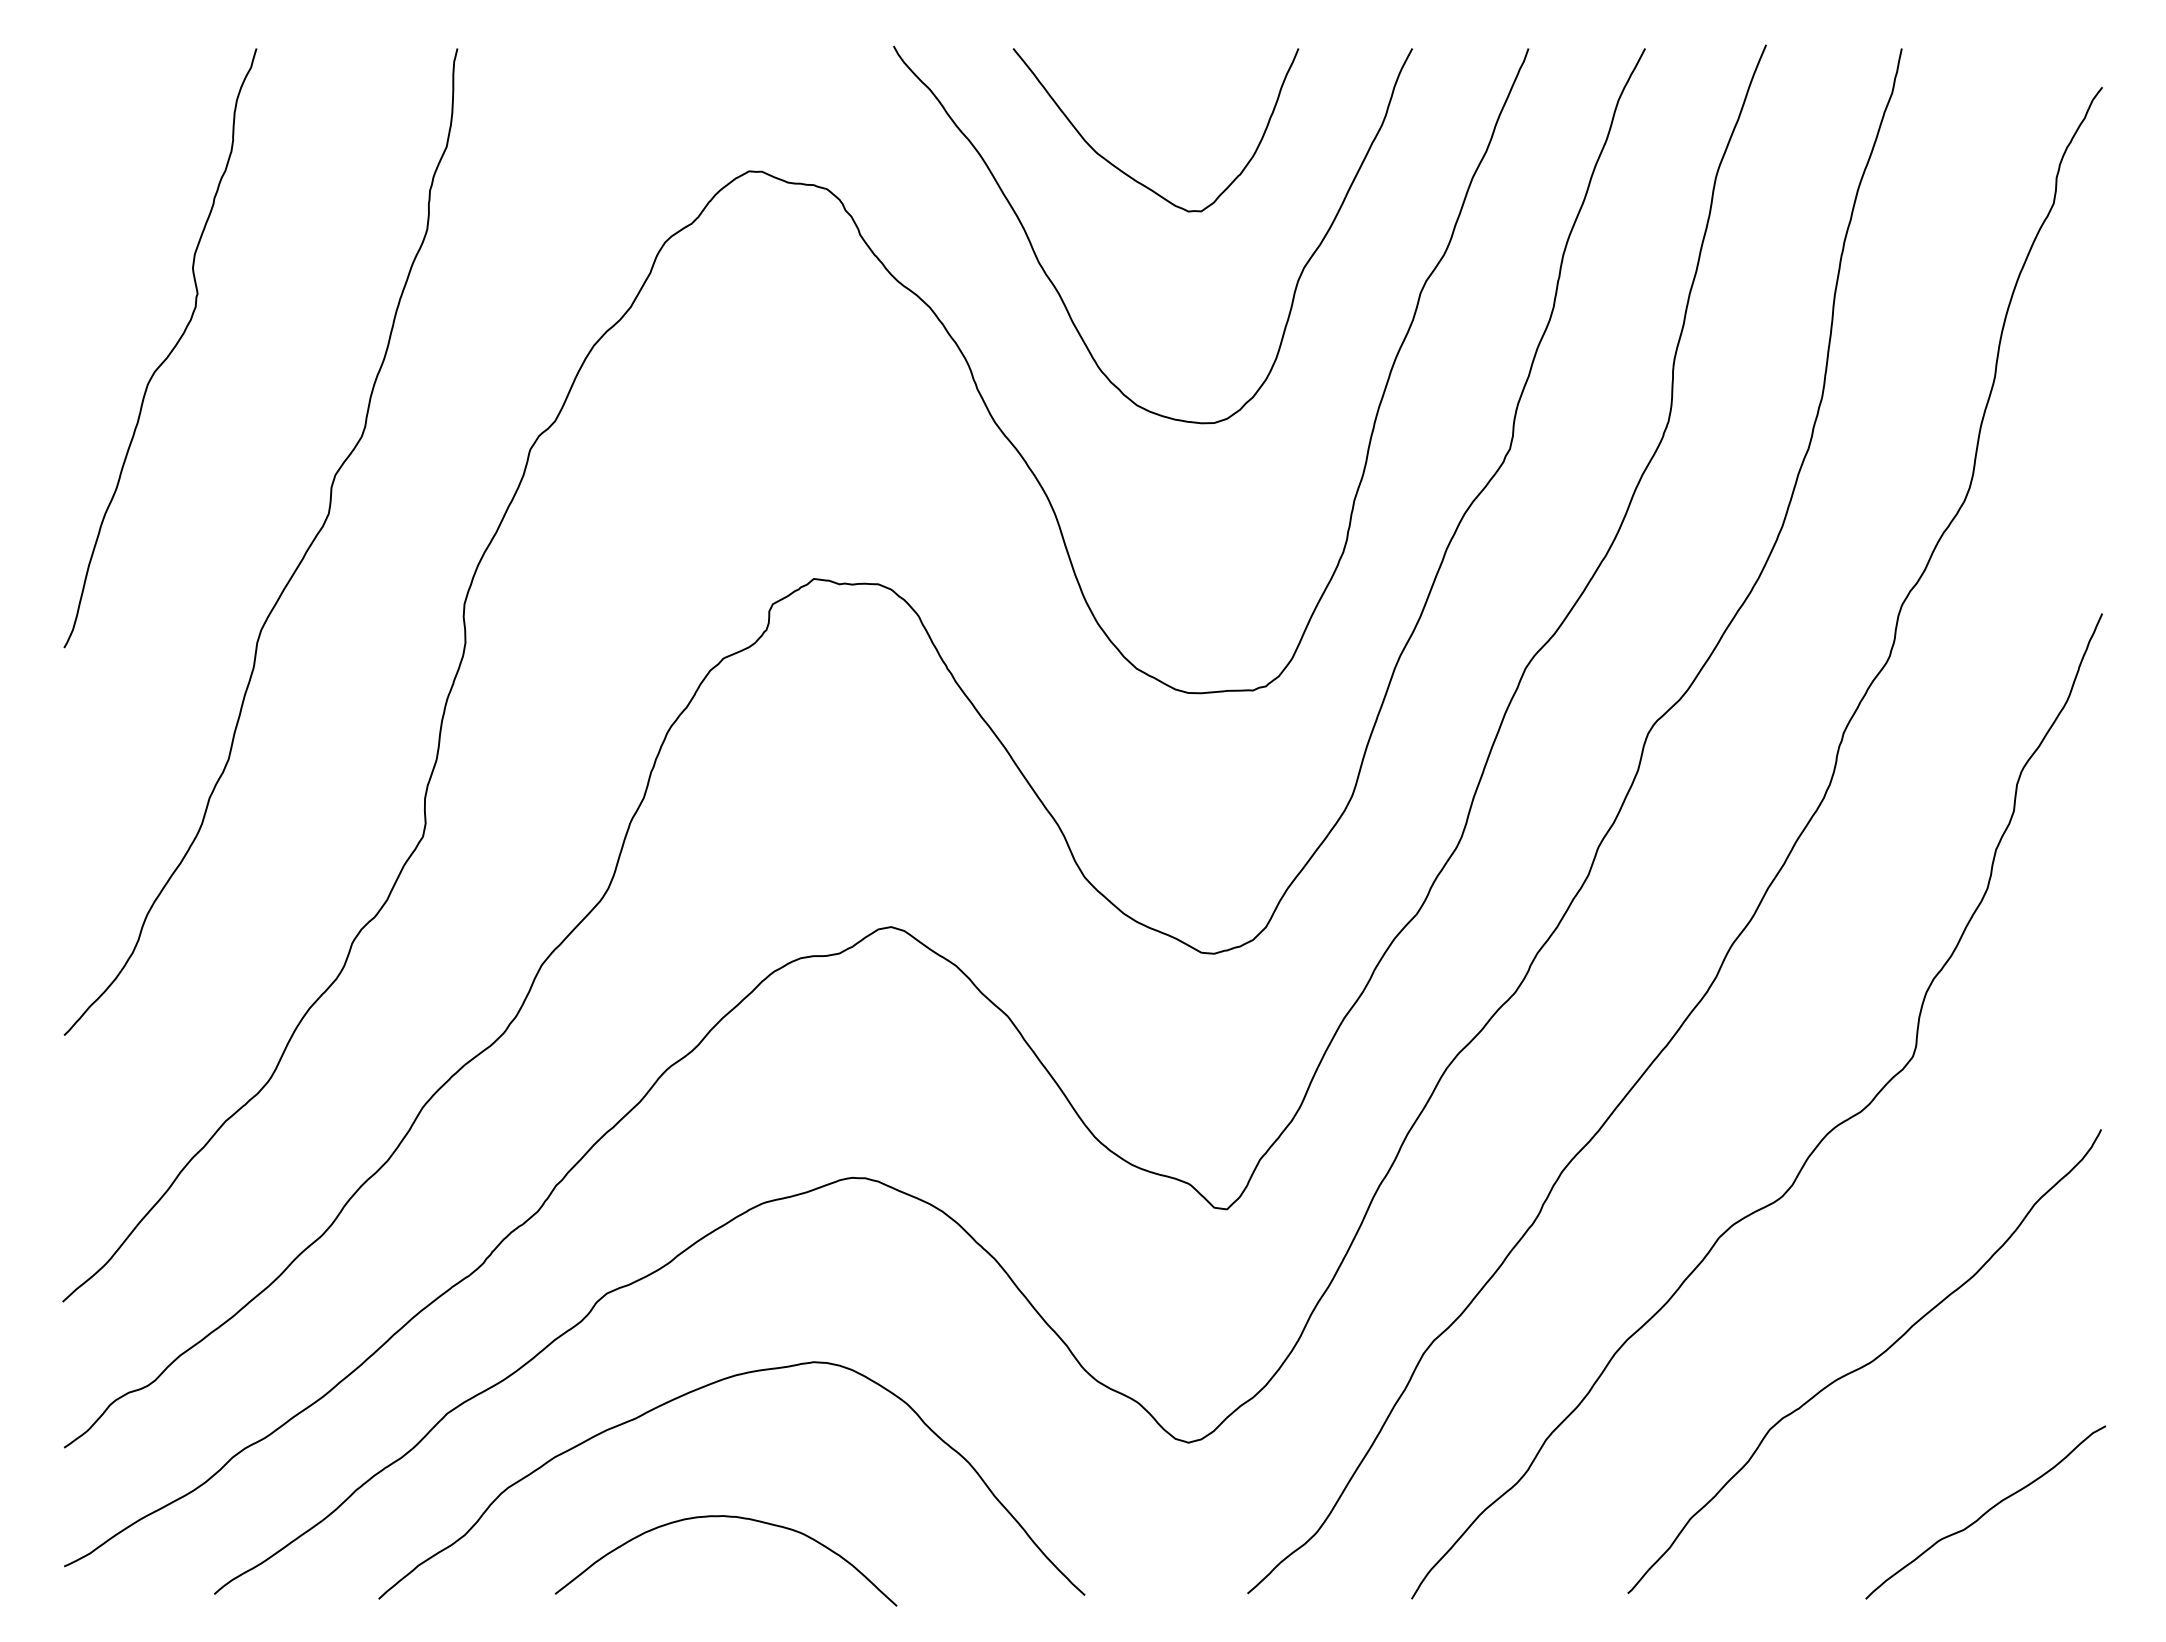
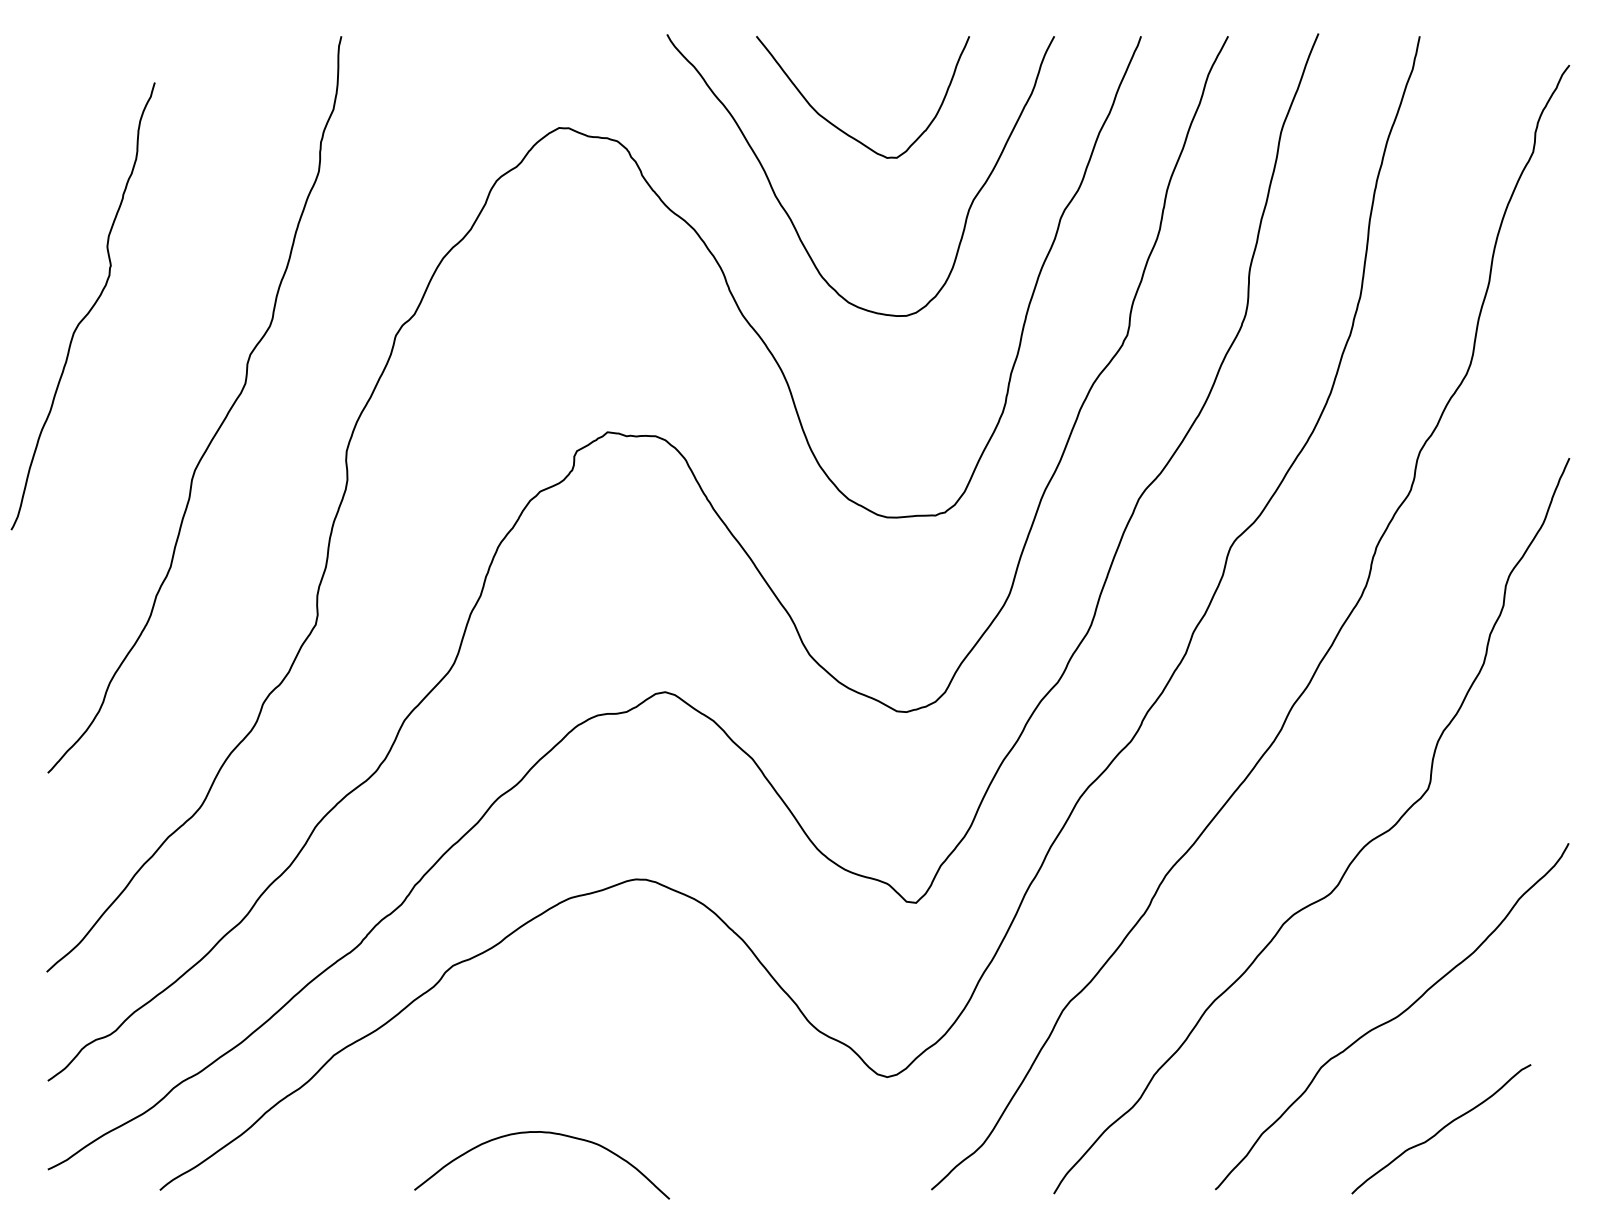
curve: (169, 352) -> (89, 309), moved
curve: (695, 1391) -> (519, 1038), removed
curve: (1985, 1512) -> (1441, 1129), moved

